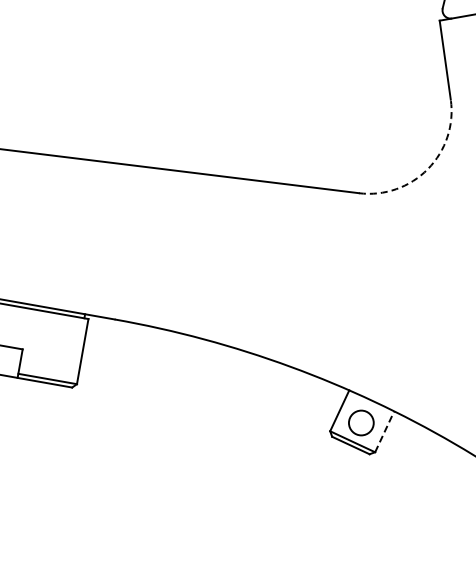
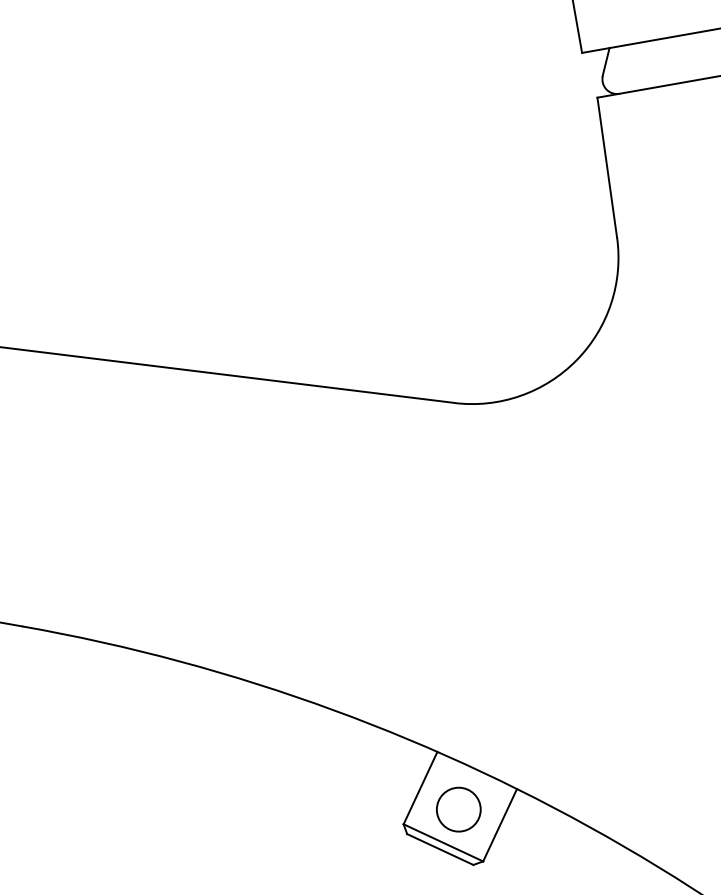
arc: (427, 169) -> (575, 361), dashed -> solid
line: (384, 431) -> (499, 824), dashed -> solid

